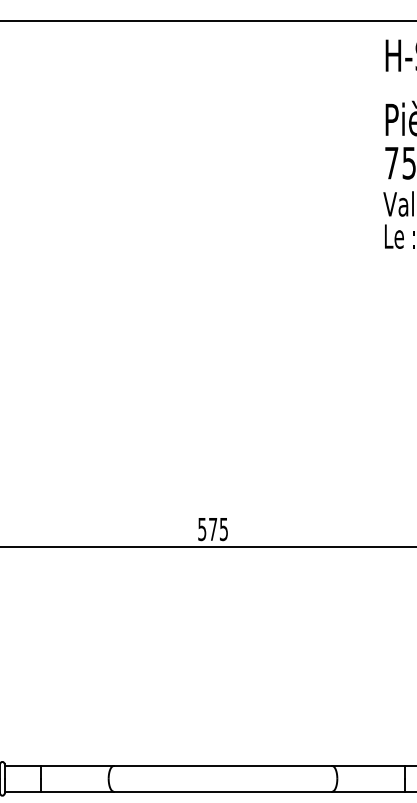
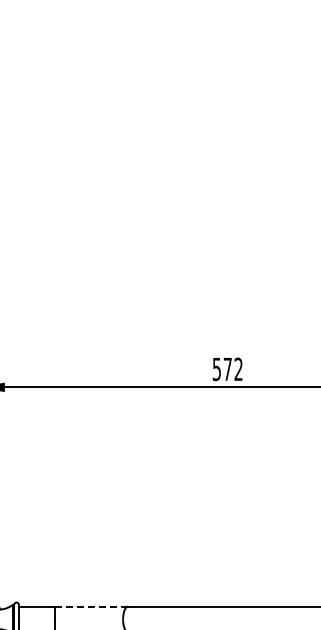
text: (223, 529) -> (238, 369), 575 -> 572
line: (76, 766) -> (90, 607), solid -> dashed

